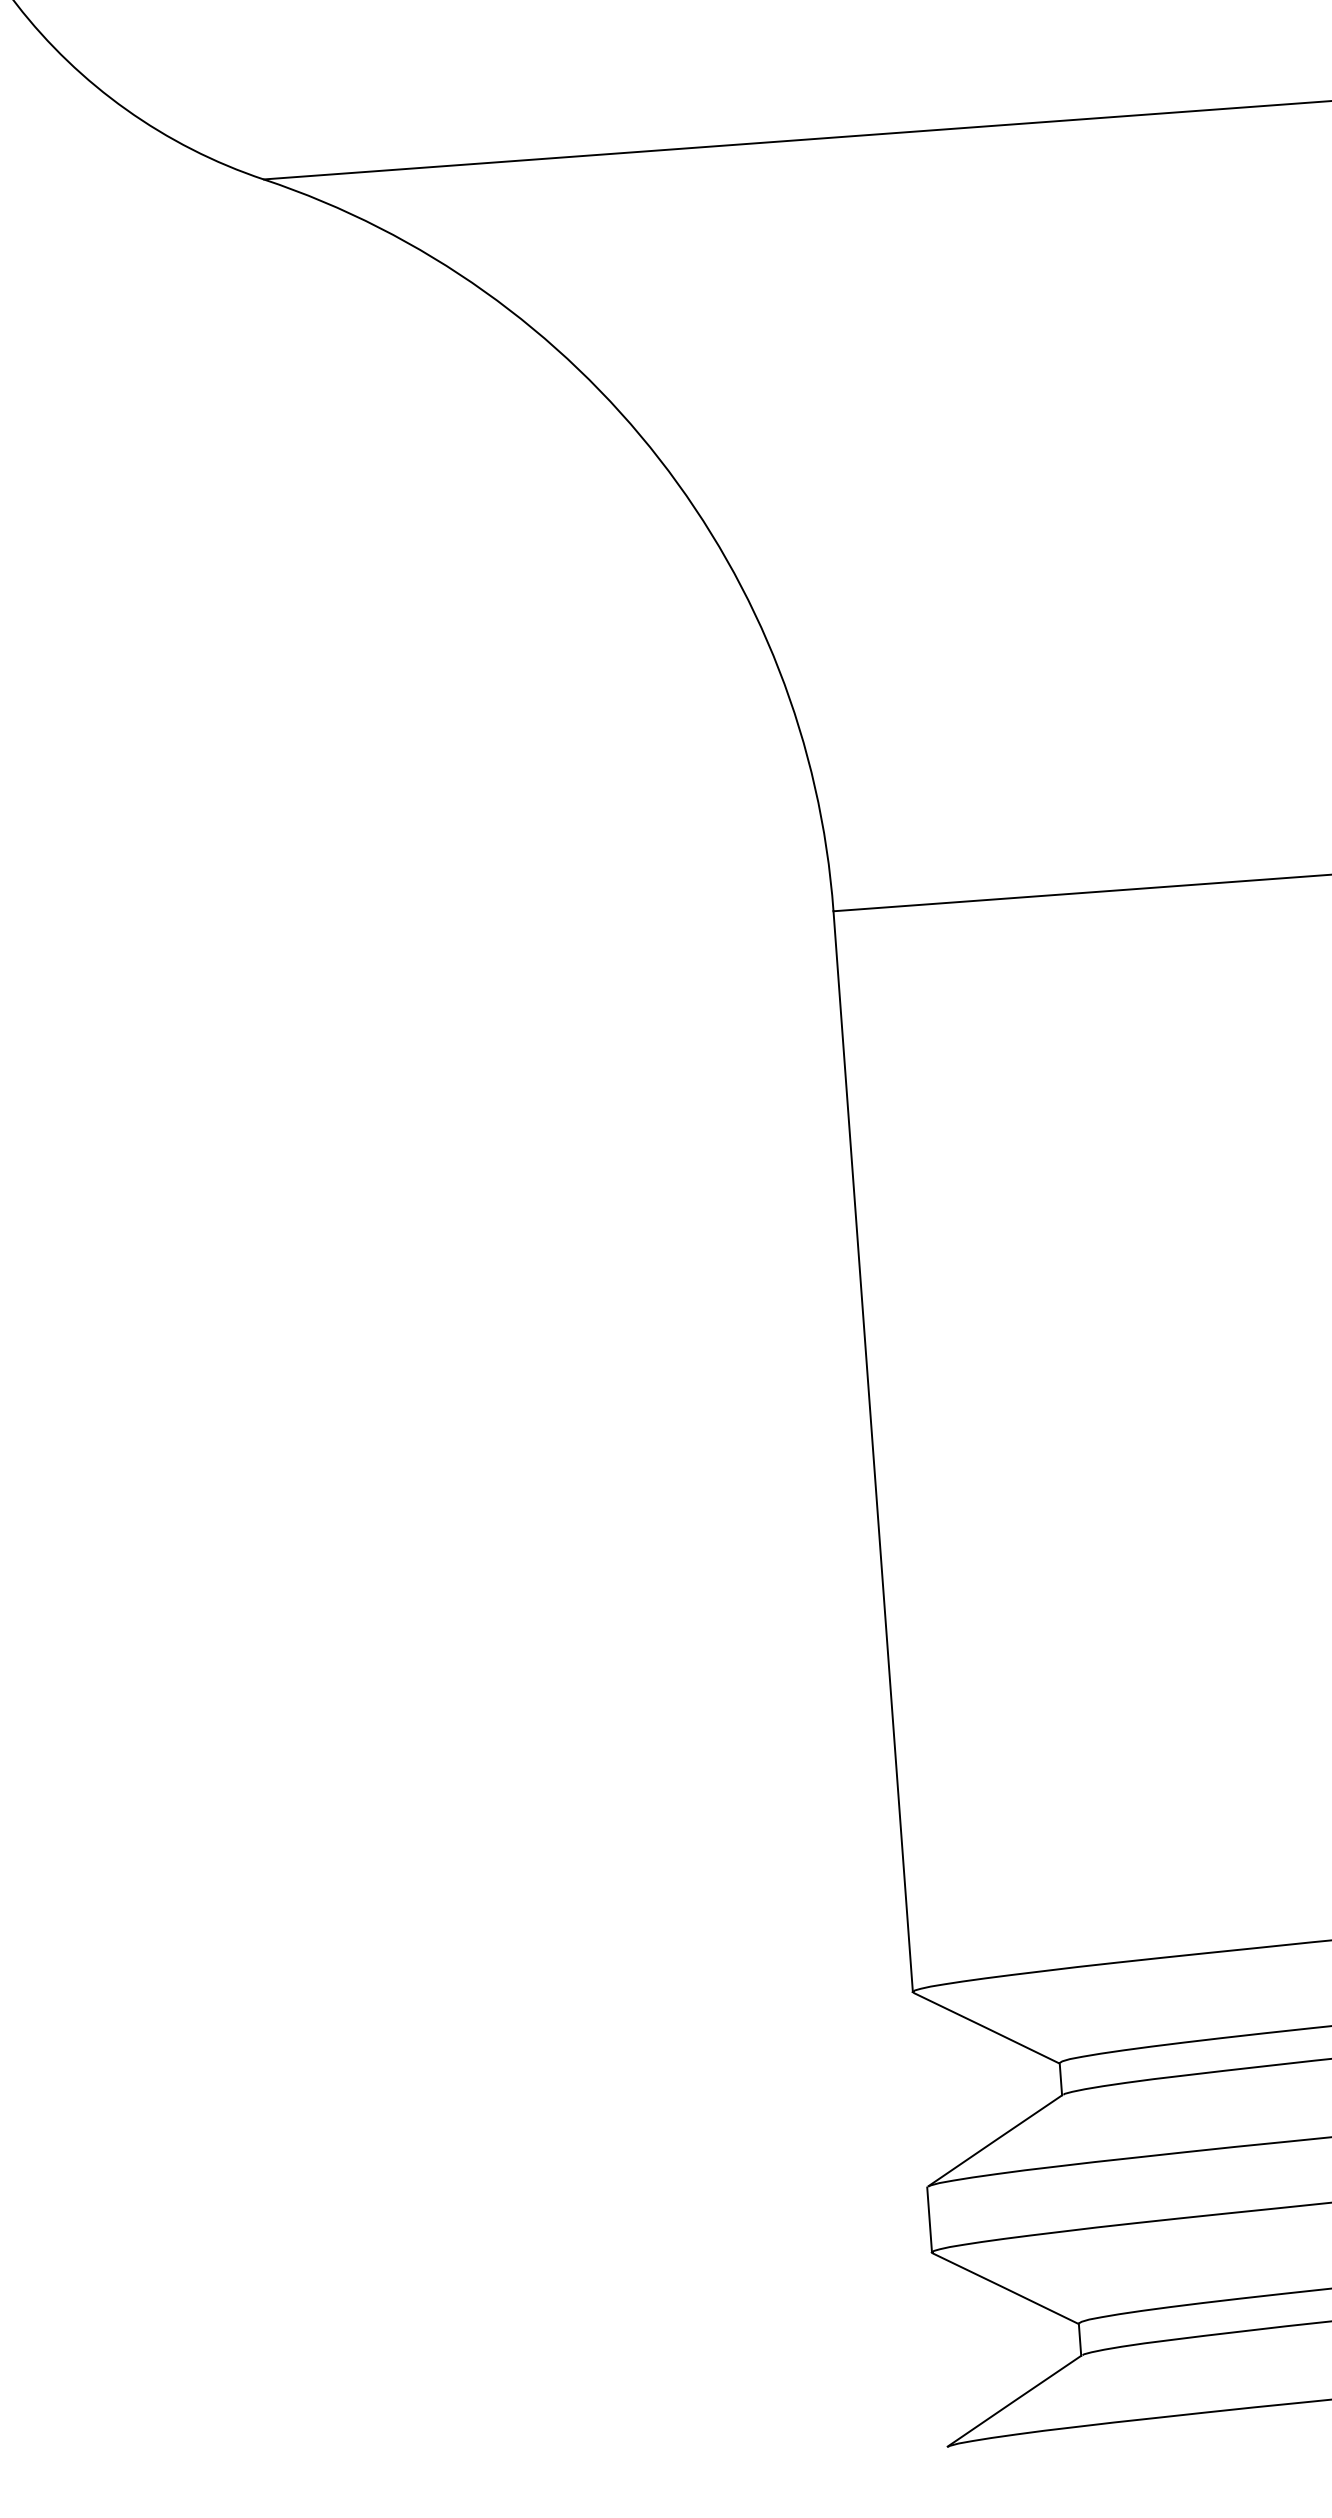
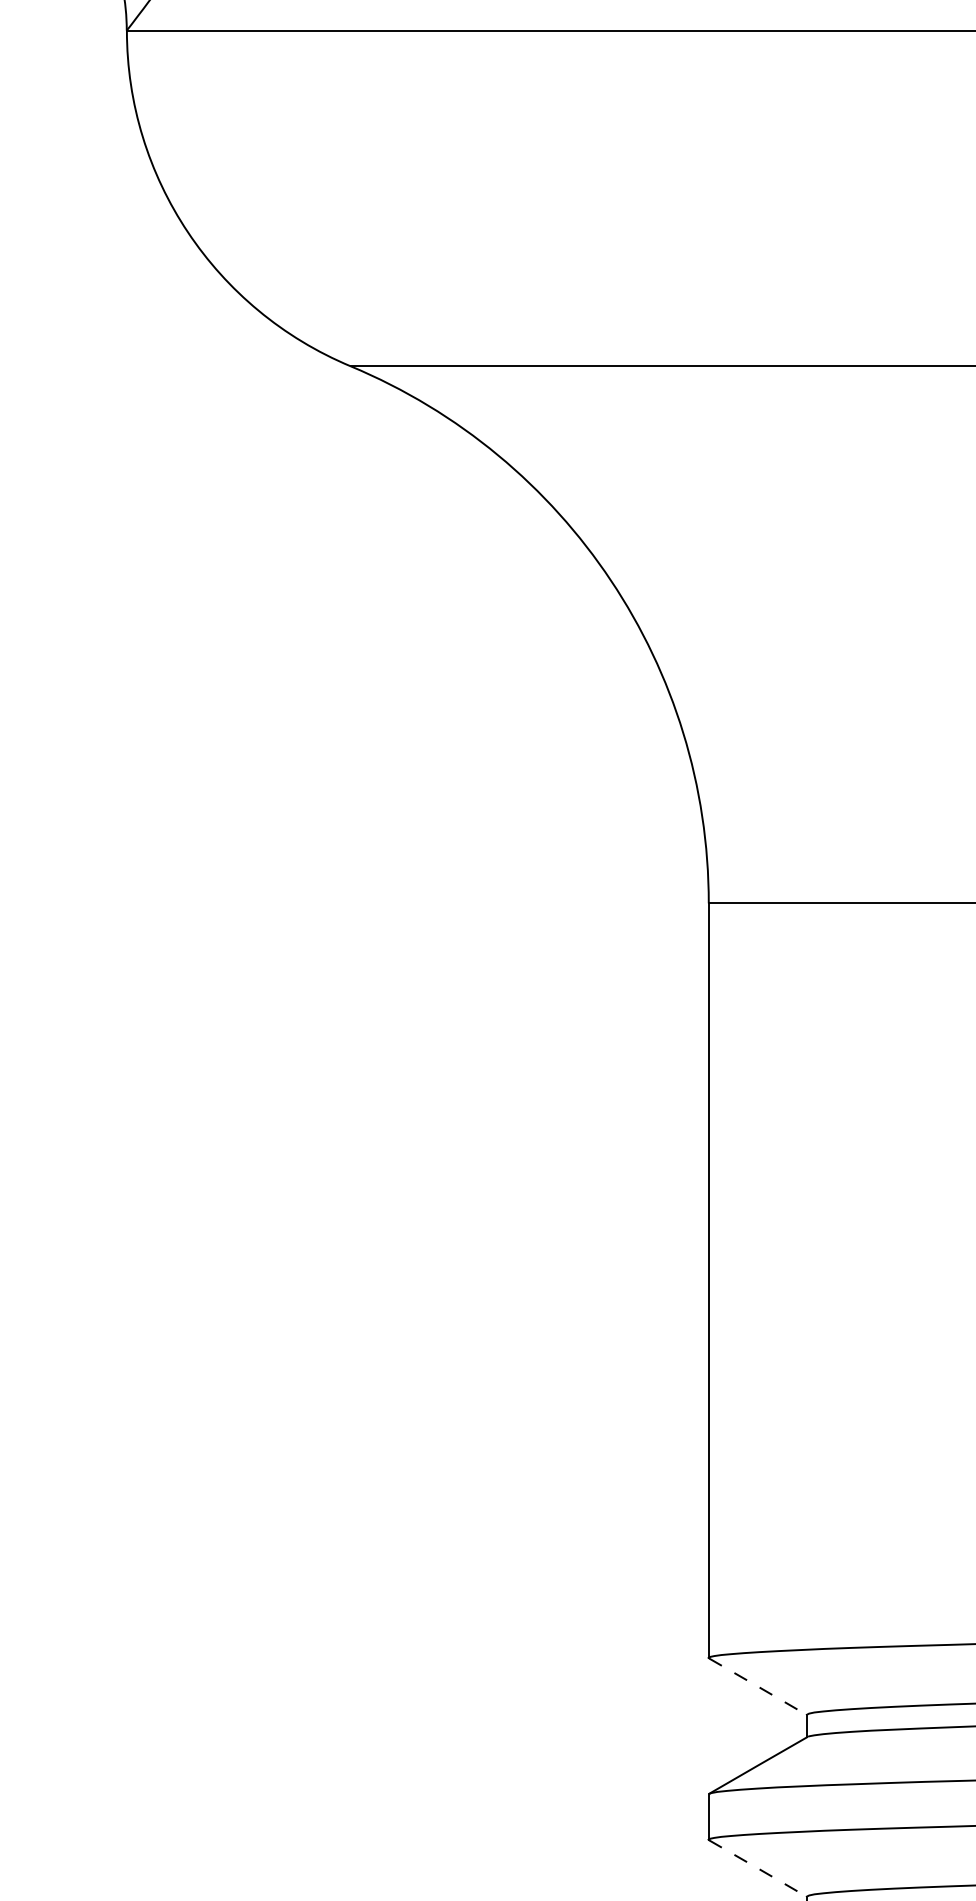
line: (987, 2027) -> (758, 1686), solid -> dashed
line: (1006, 2288) -> (758, 1868), solid -> dashed

